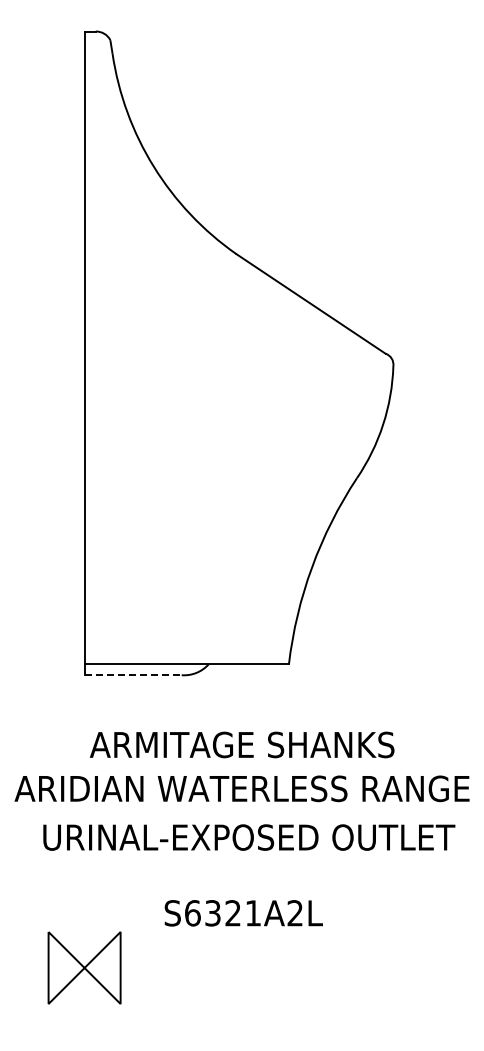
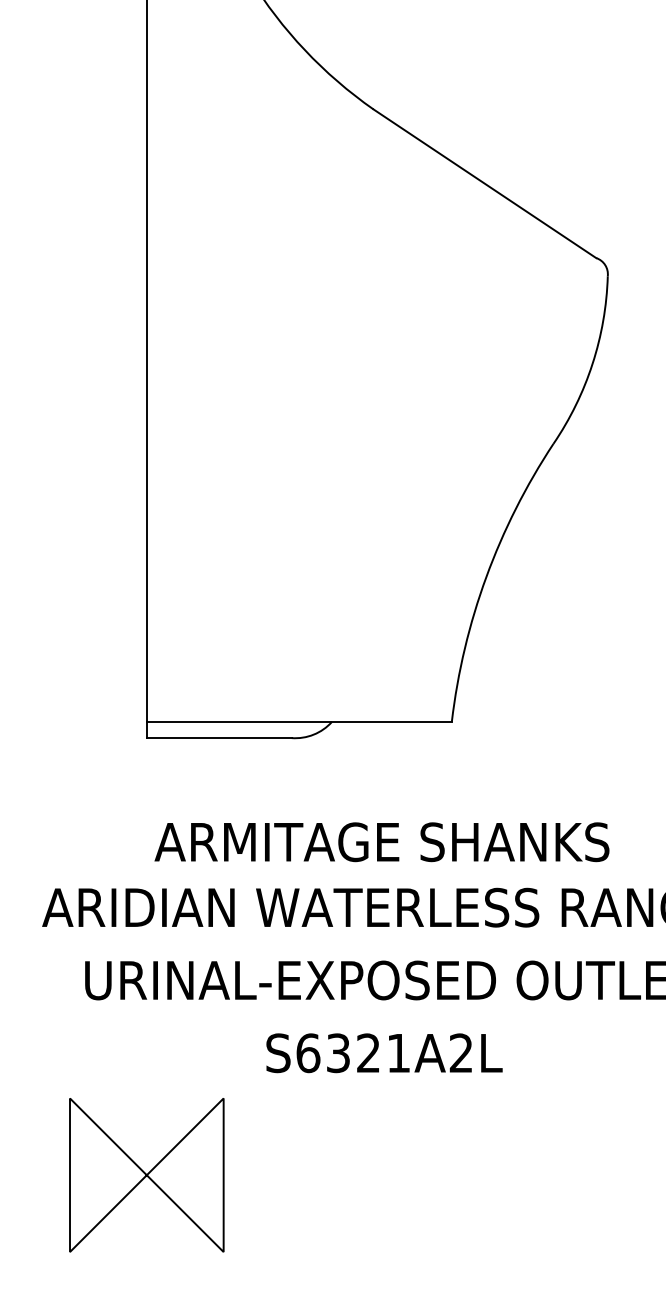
line: (133, 675) -> (219, 738), dashed -> solid
text: (243, 913) -> (384, 1053), moved
part: (84, 967) -> (146, 1174), size x1.43

